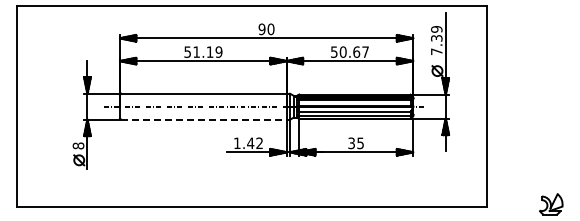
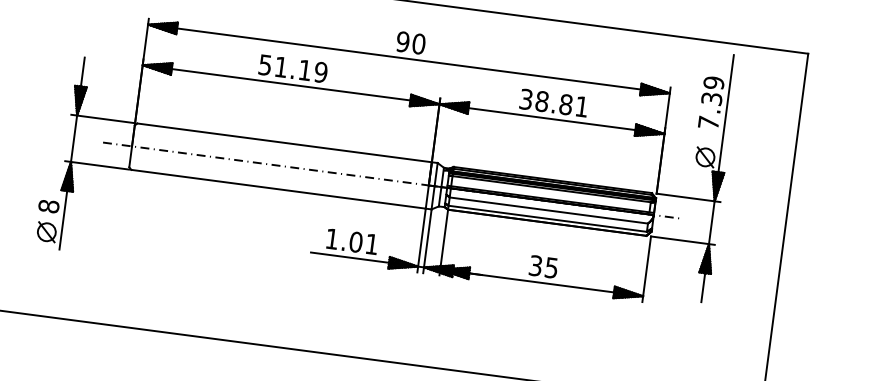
text: (349, 51) -> (553, 101), 50.67 -> 38.81
line: (204, 119) -> (279, 188), dashed -> solid
text: (254, 143) -> (362, 243), 1.42 -> 1.01

